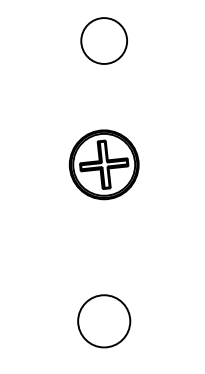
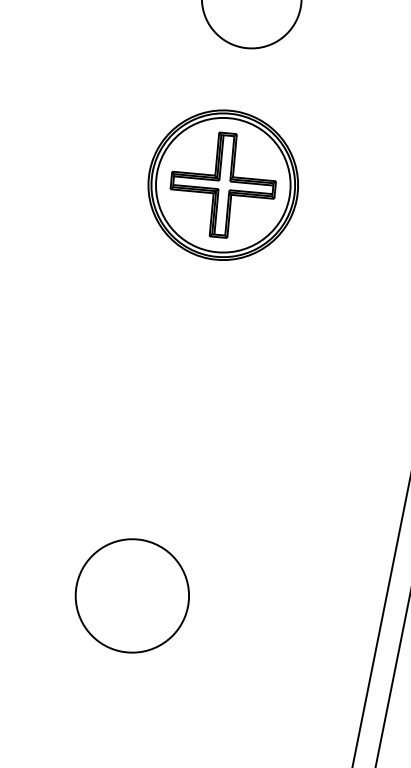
part: (103, 164) -> (221, 184), moved

